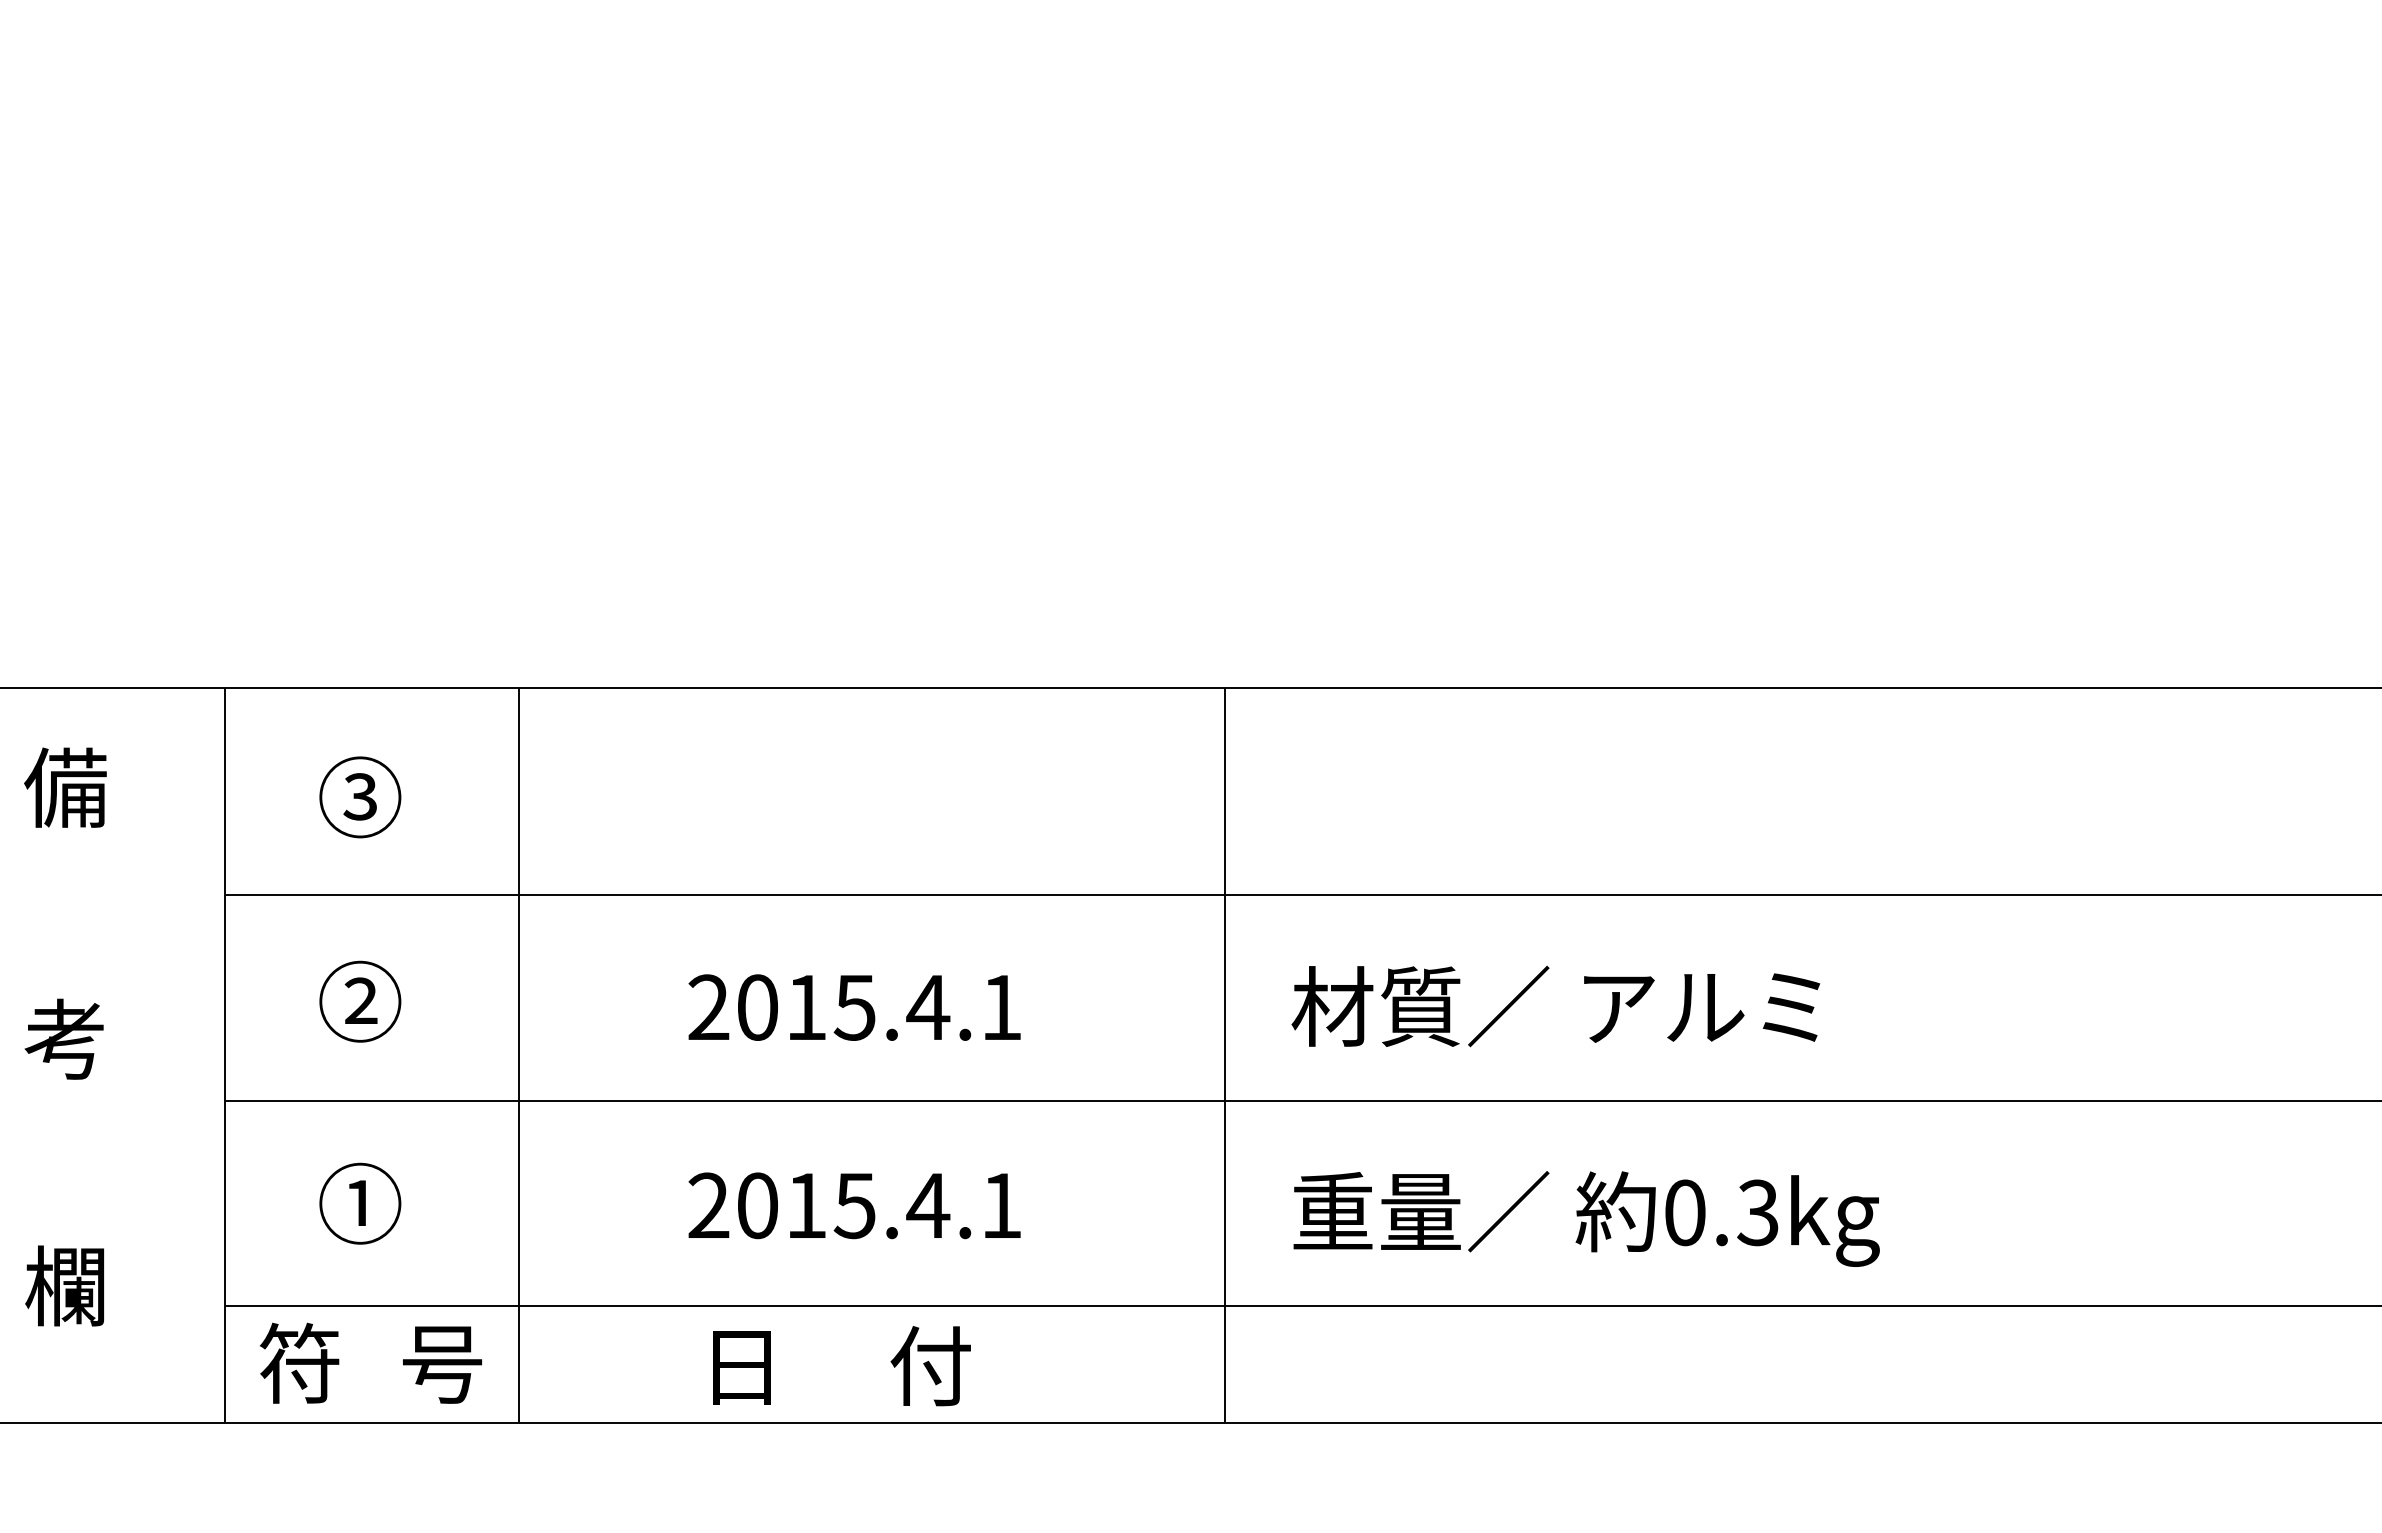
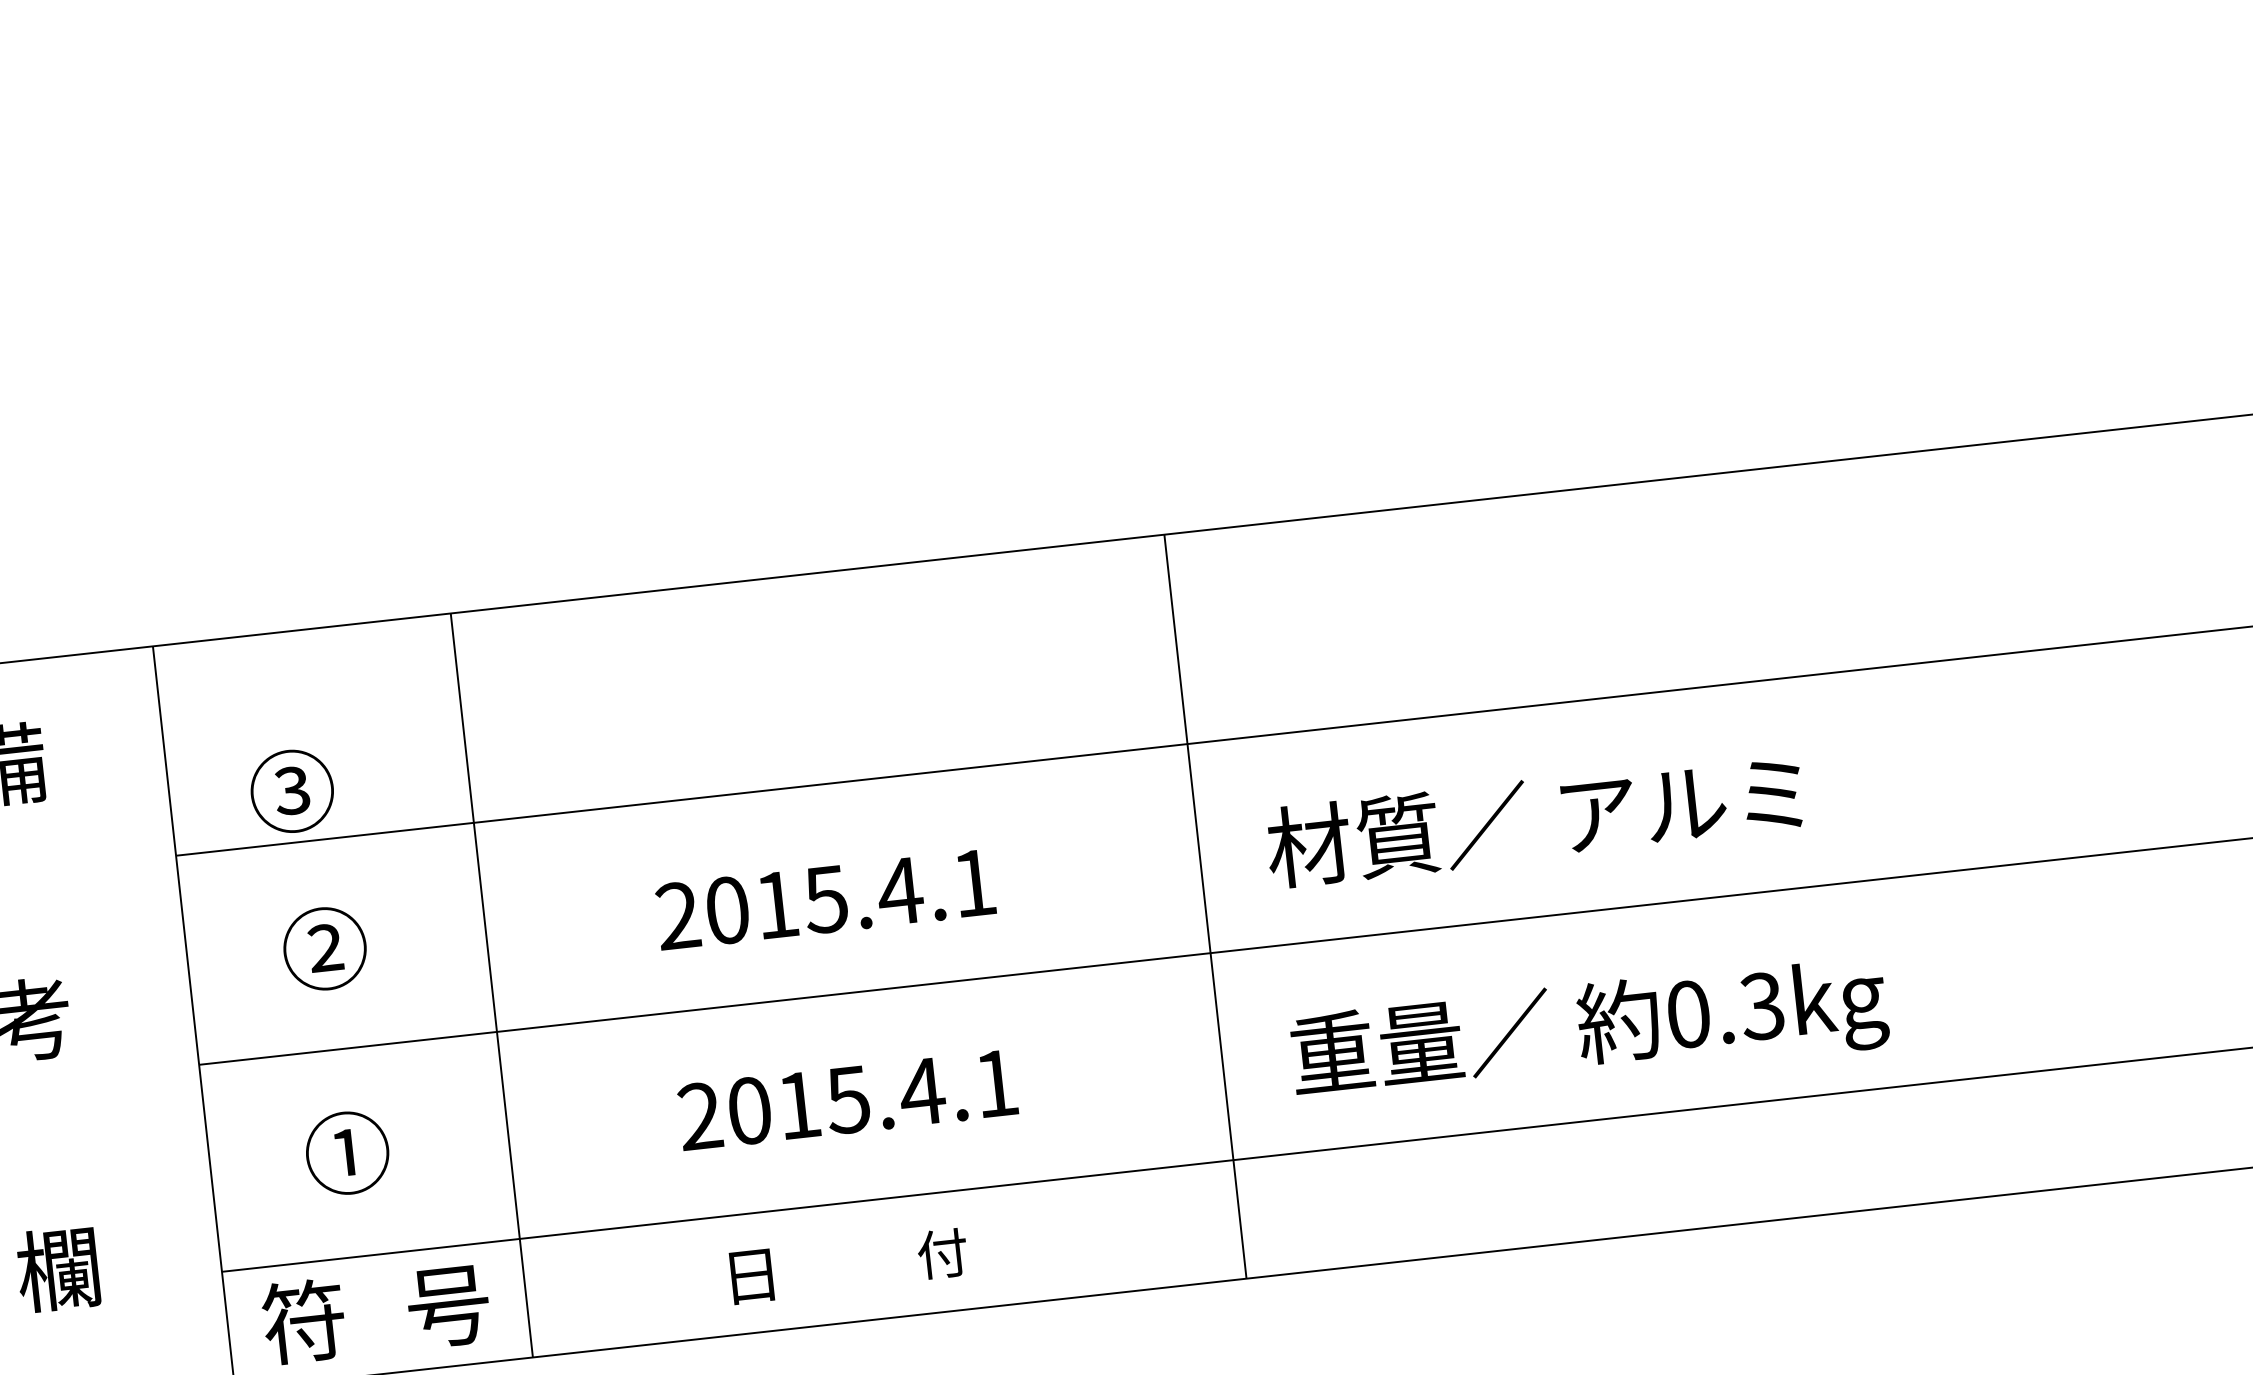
part: (360, 797) -> (292, 791), moved
part: (930, 1366) -> (942, 1254), size x0.6
part: (741, 1367) -> (751, 1276), size x0.7

